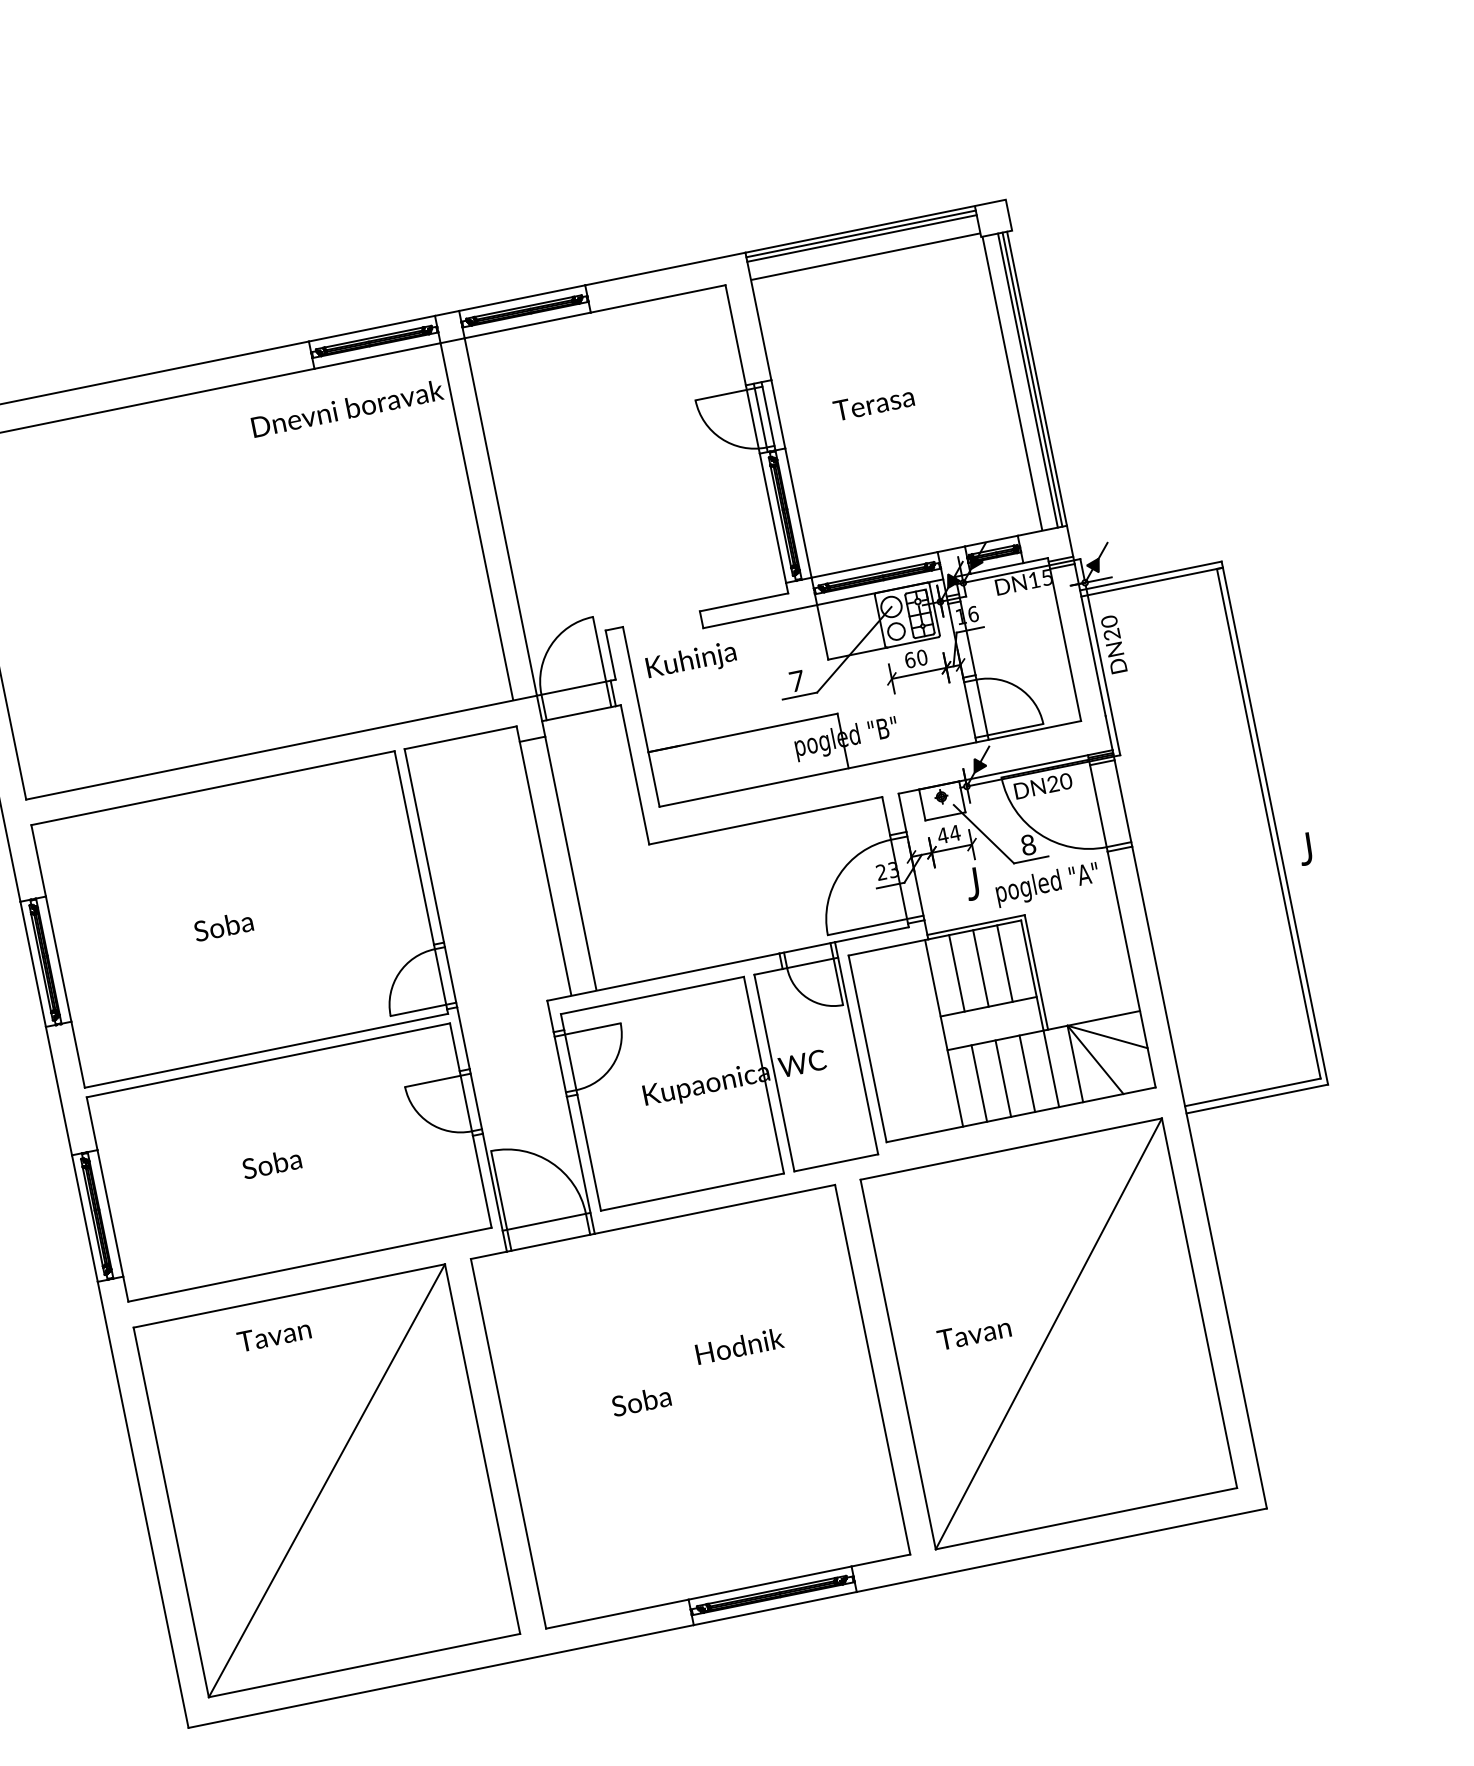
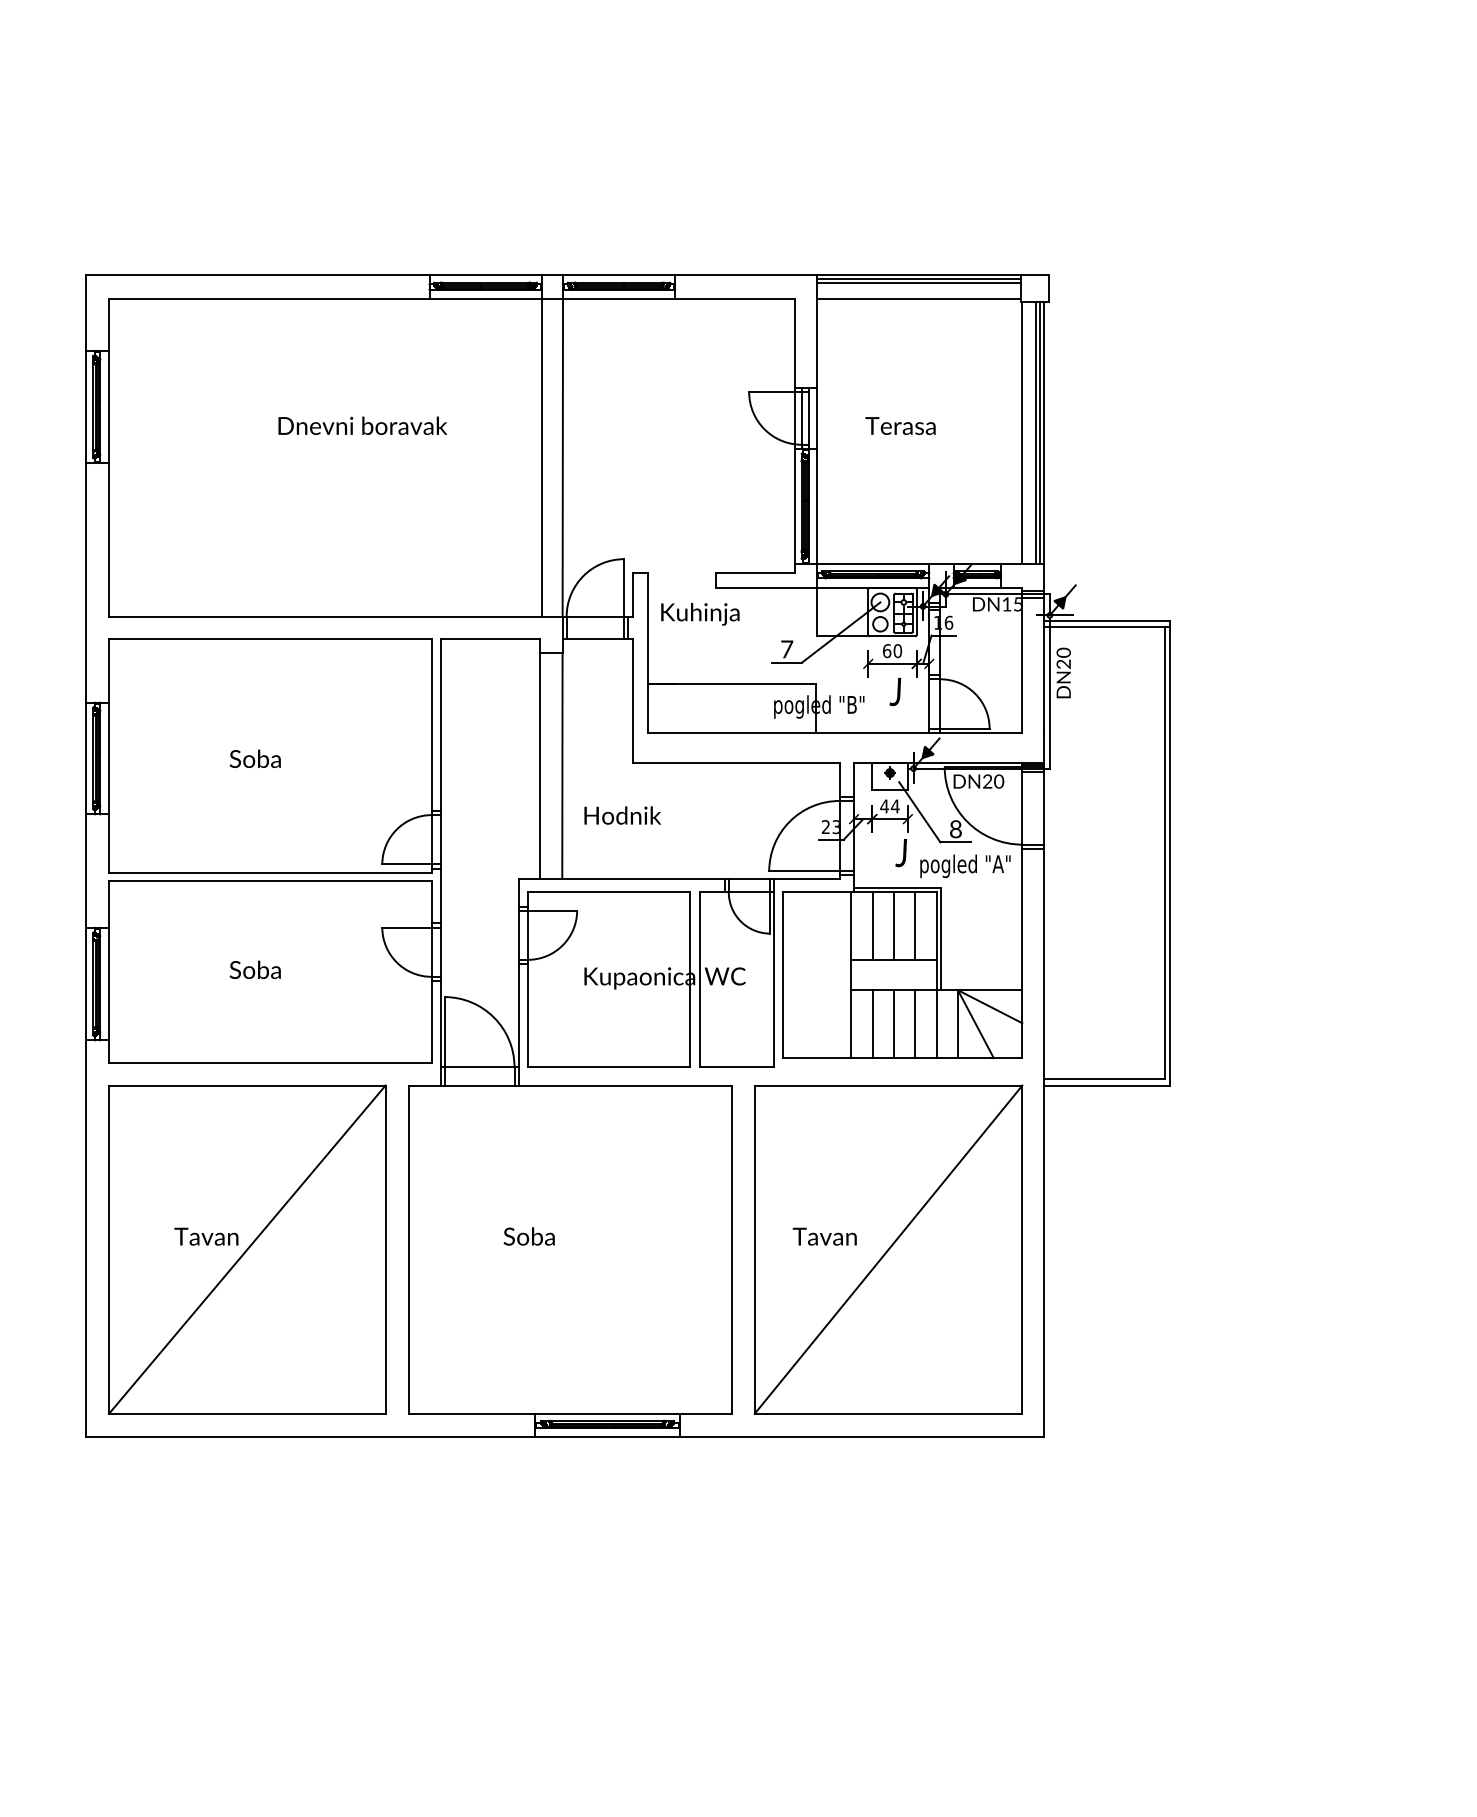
text: (347, 408) -> (362, 425), moved
text: (1305, 848) -> (895, 691), moved
text: (274, 1335) -> (206, 1236), moved
text: (739, 1346) -> (622, 815), moved

